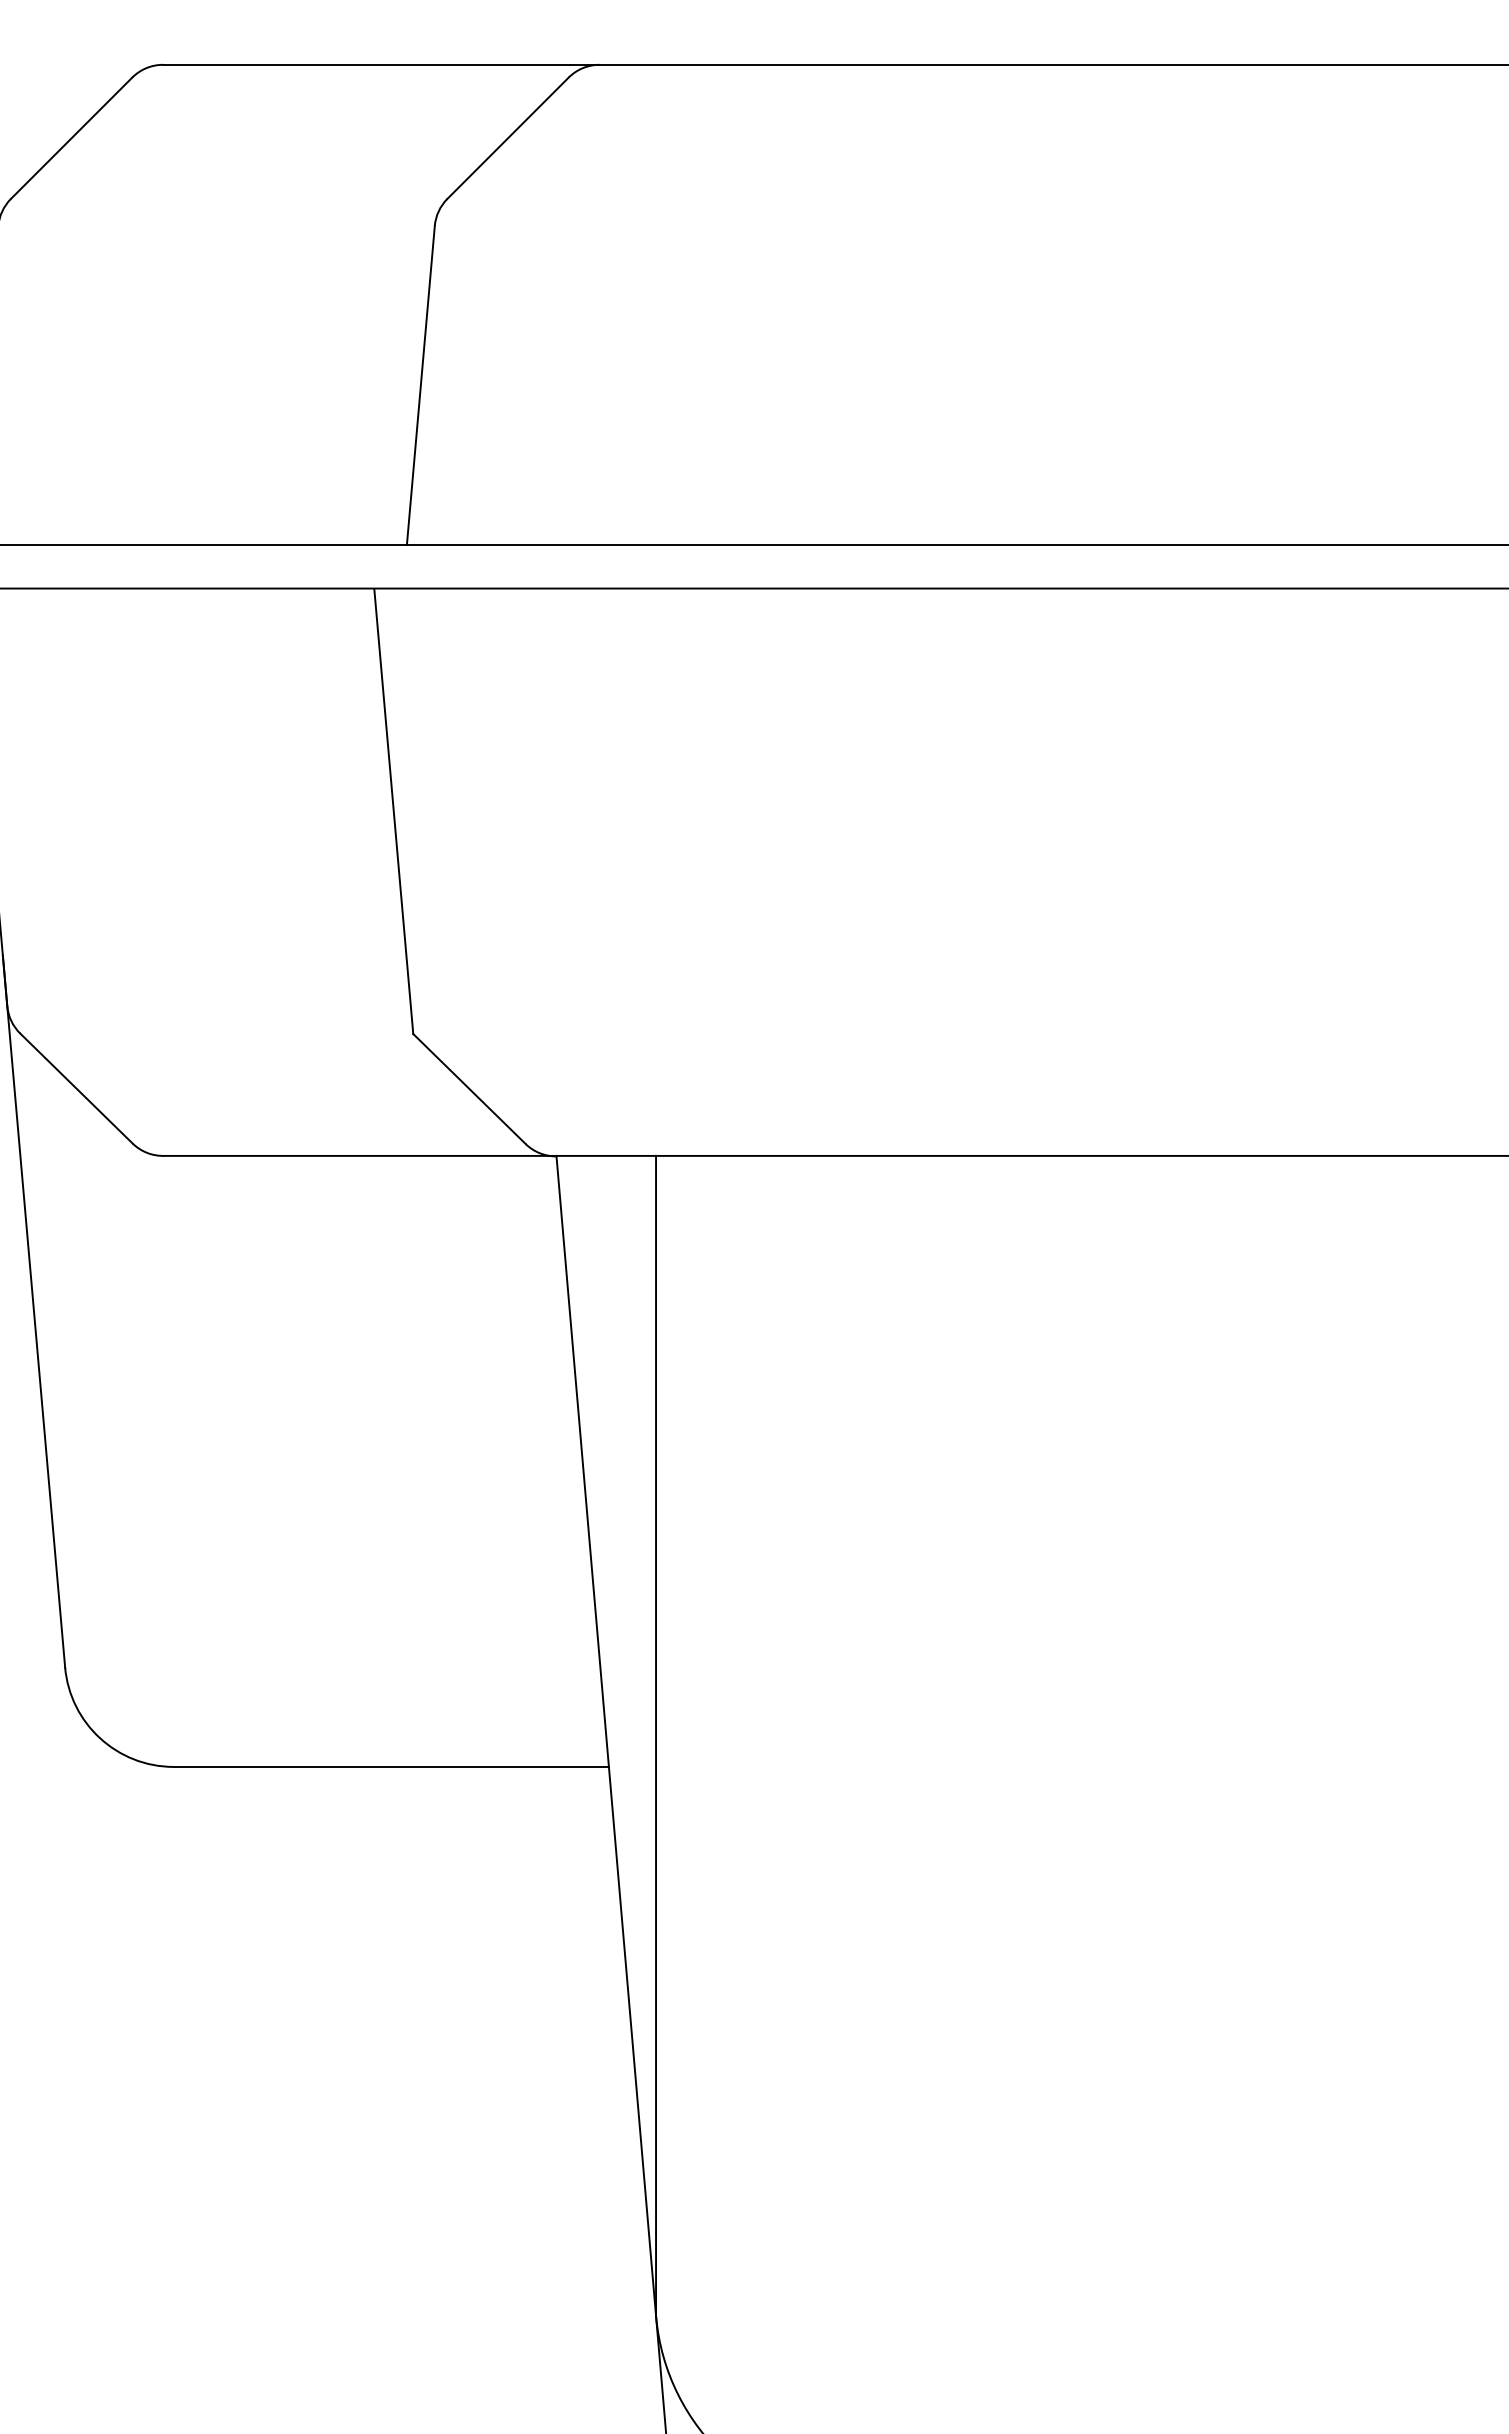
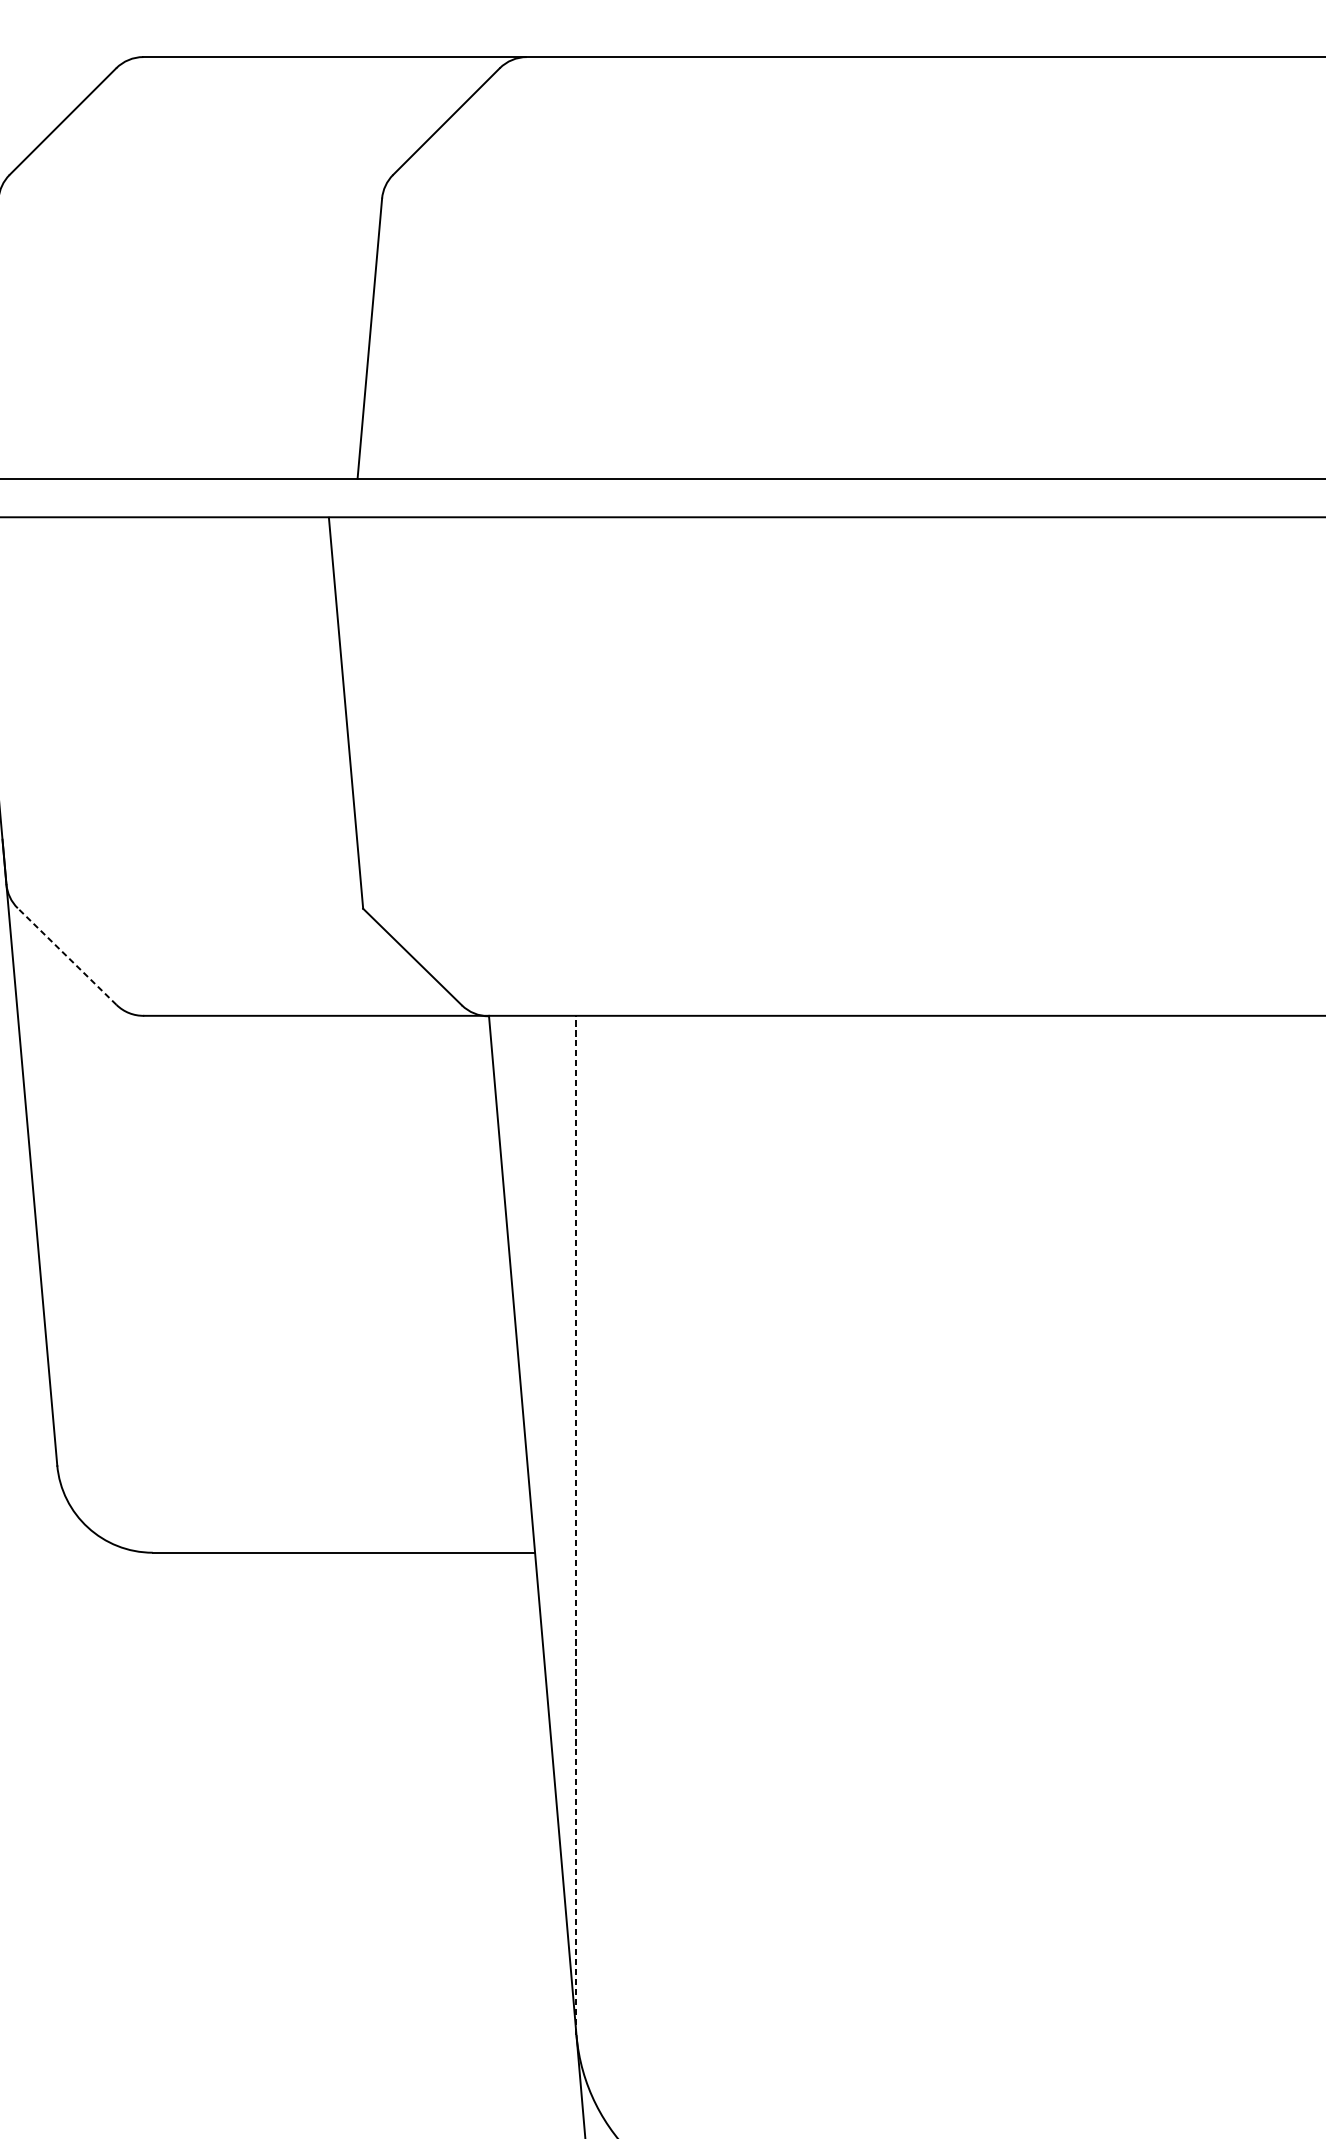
line: (76, 1088) -> (67, 956), solid -> dashed
line: (656, 1735) -> (576, 1525), solid -> dashed

